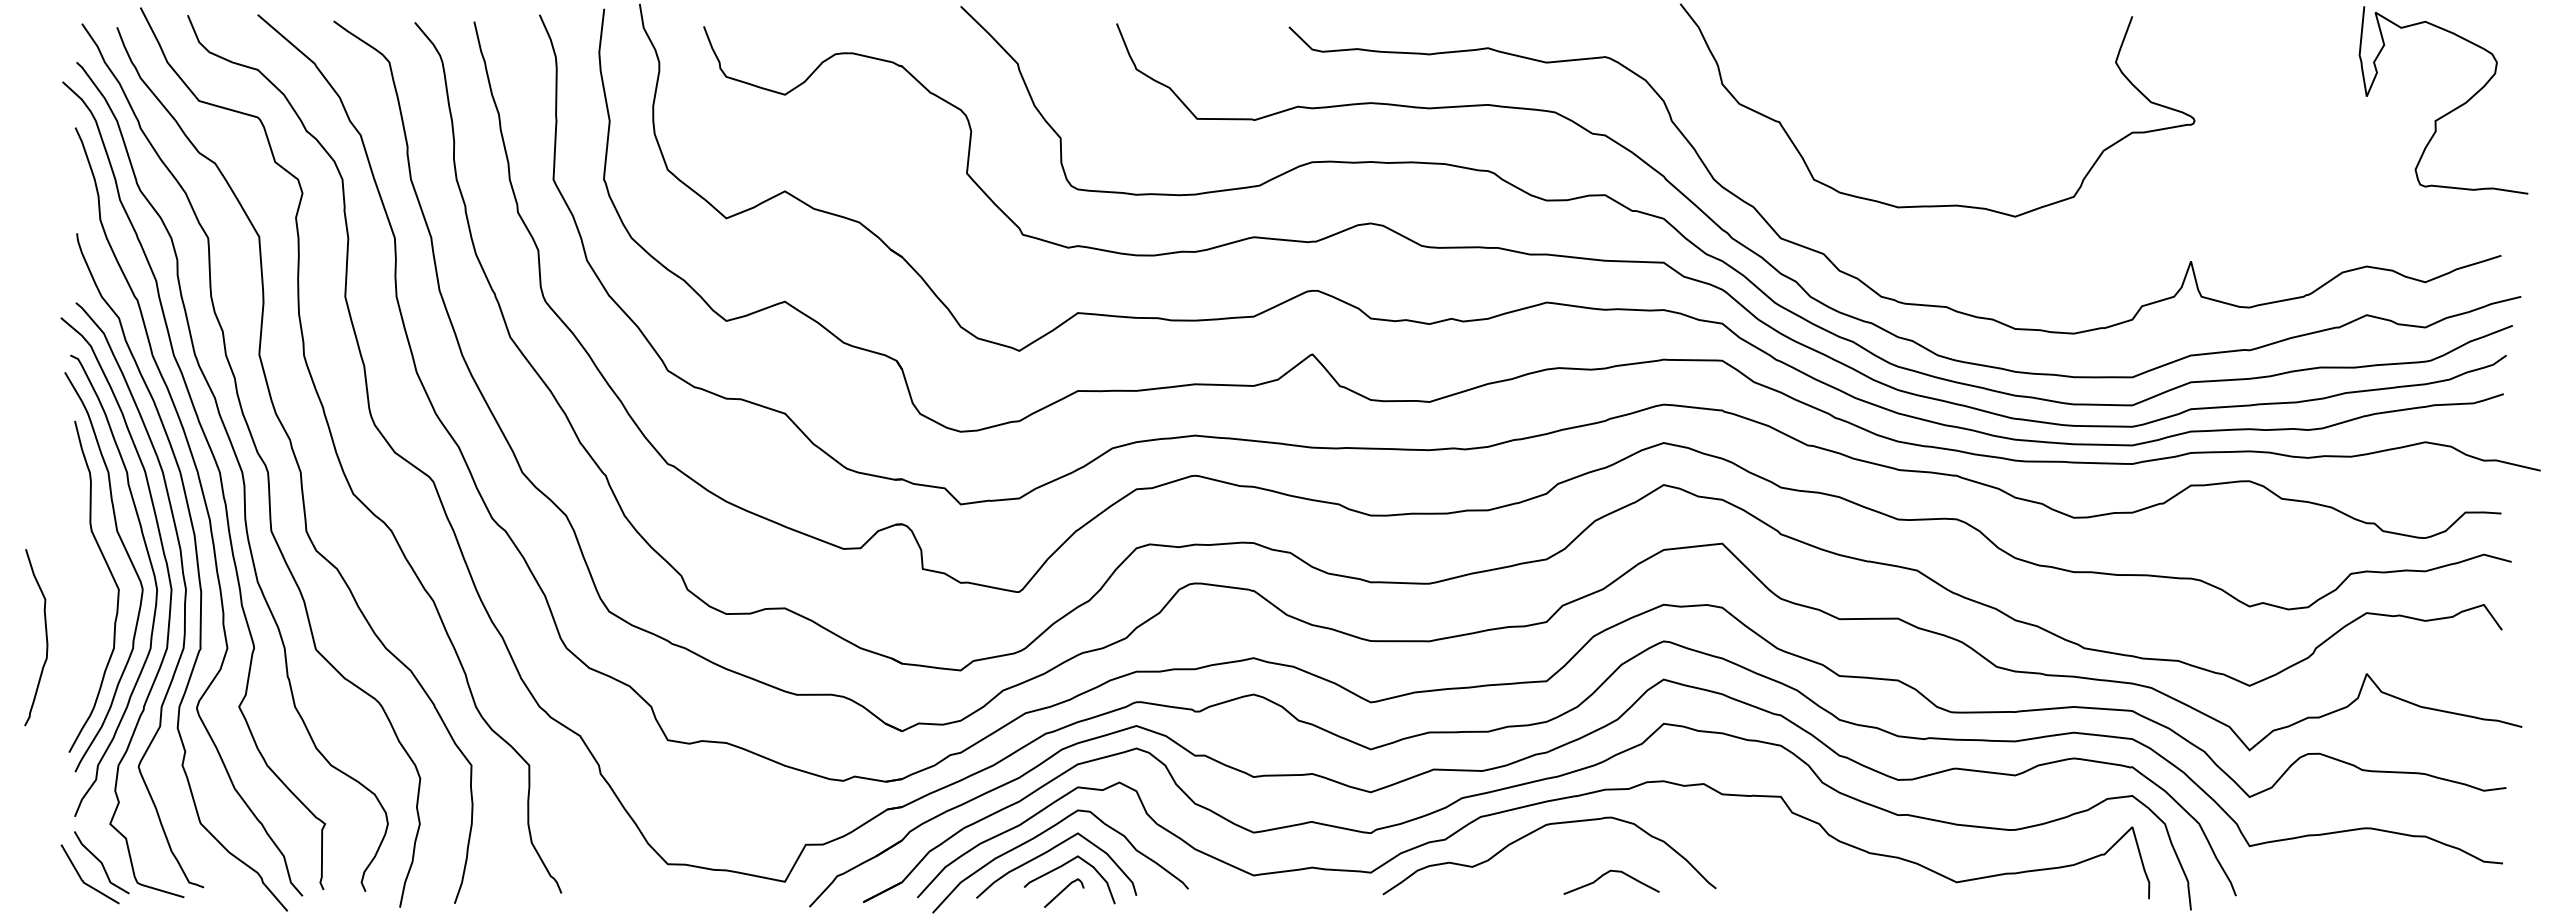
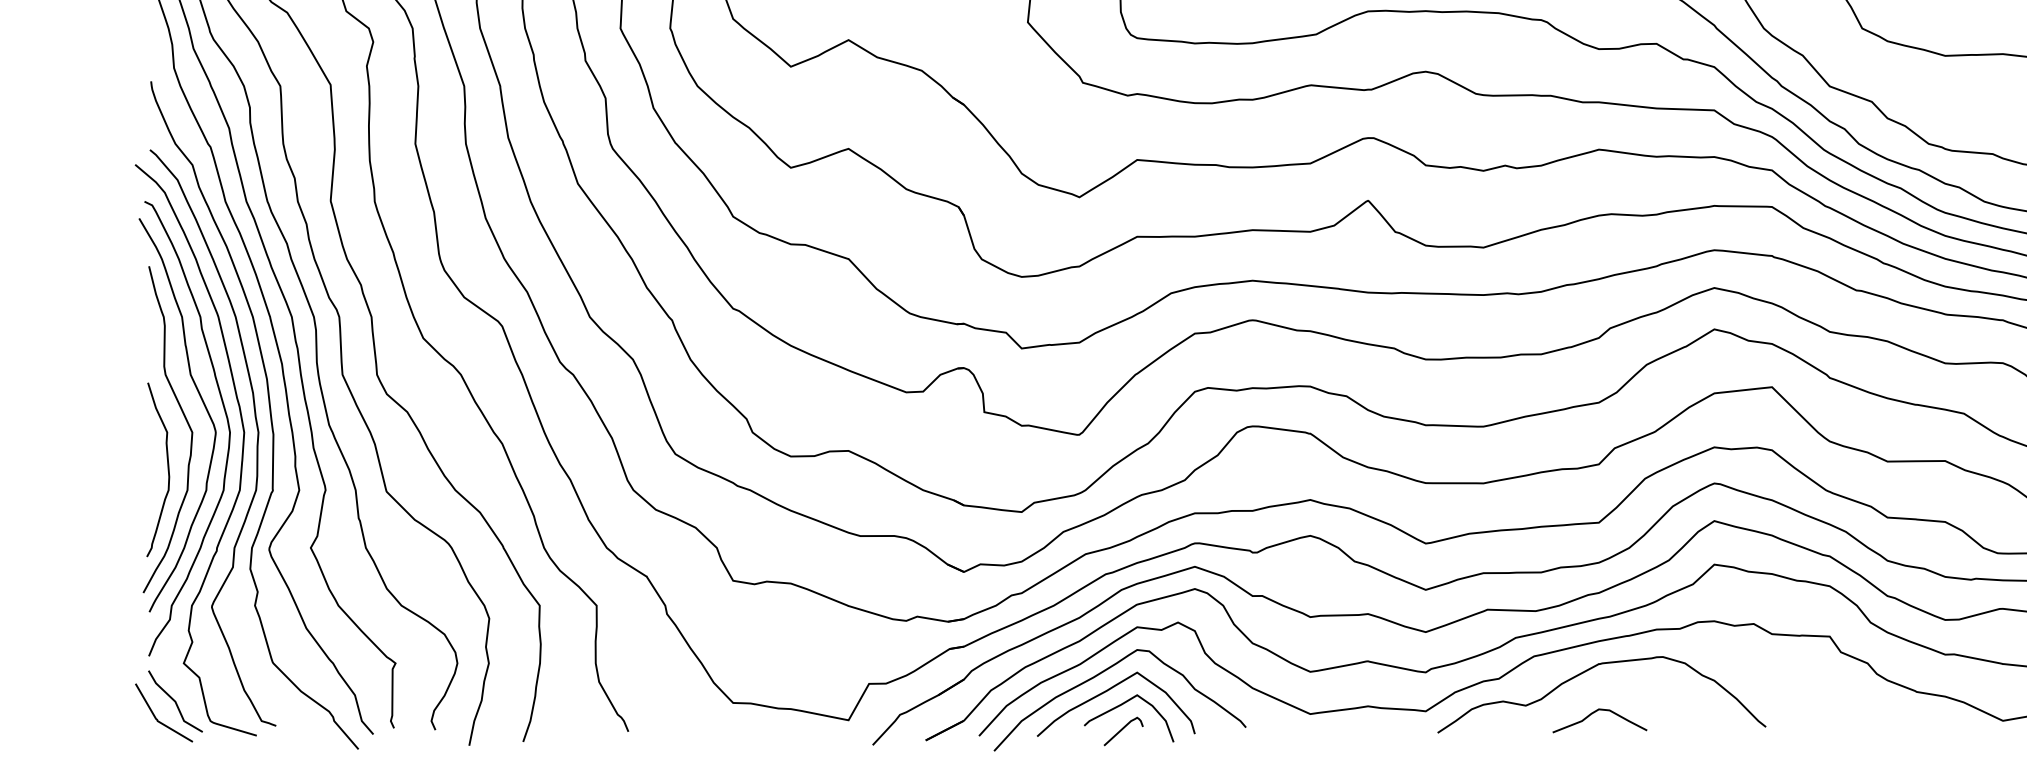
curve: (45, 636) -> (167, 468), moved
curve: (1606, 874) -> (1594, 713), moved

